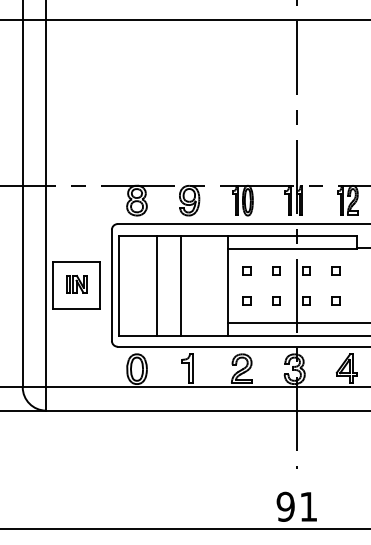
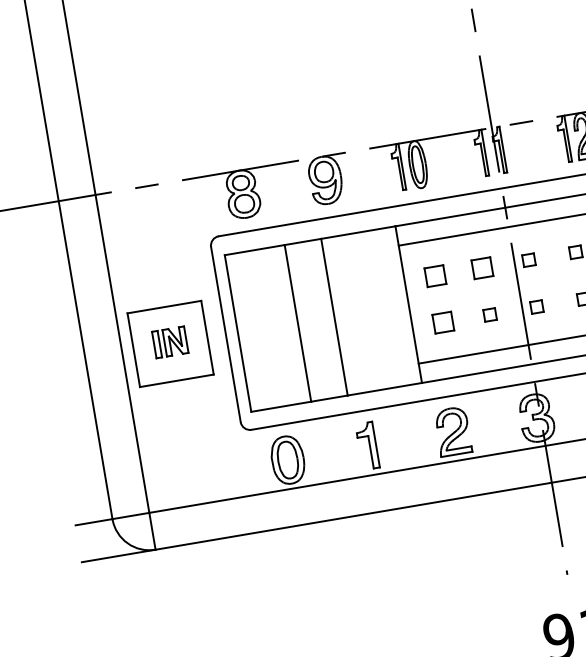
part: (246, 270) -> (434, 275), size x1.6
part: (276, 270) -> (481, 267), size x1.6
part: (246, 300) -> (442, 322), size x1.6

